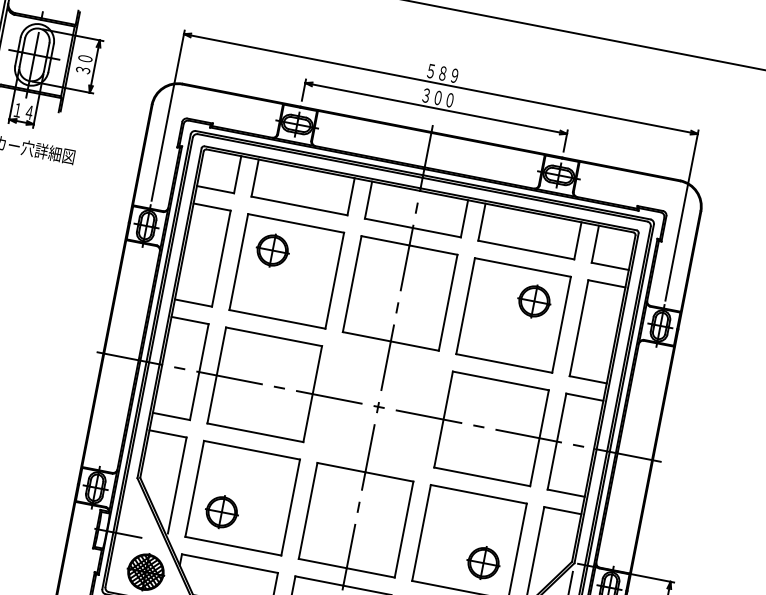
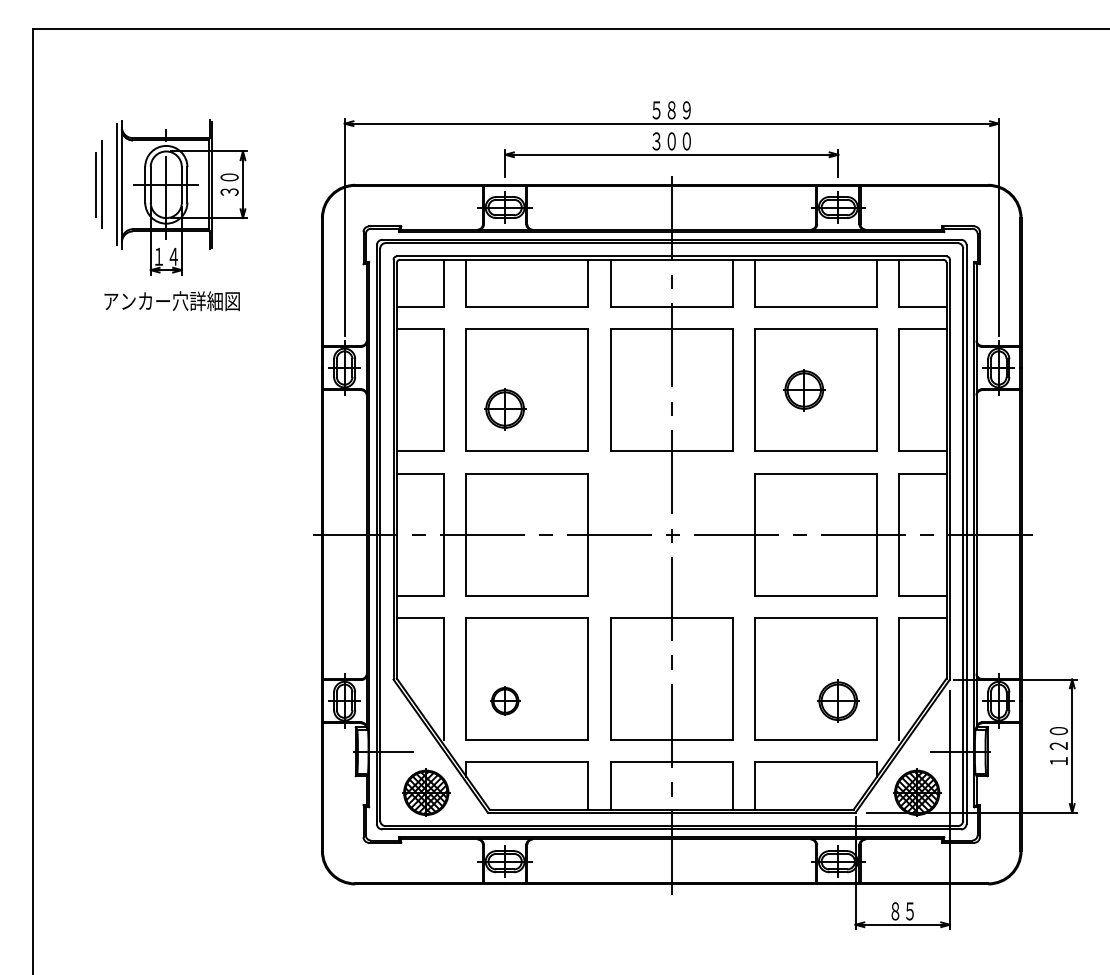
part: (272, 250) -> (505, 409), moved
part: (534, 301) -> (804, 390), moved
part: (222, 511) -> (505, 700), size x0.7

